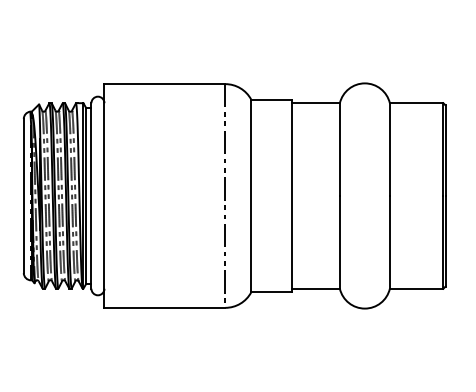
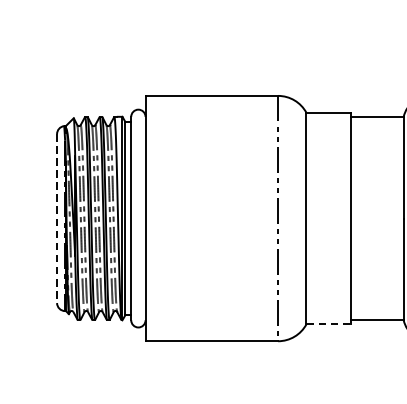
line: (23, 196) -> (56, 219), solid -> dashed
line: (271, 292) -> (328, 324), solid -> dashed

